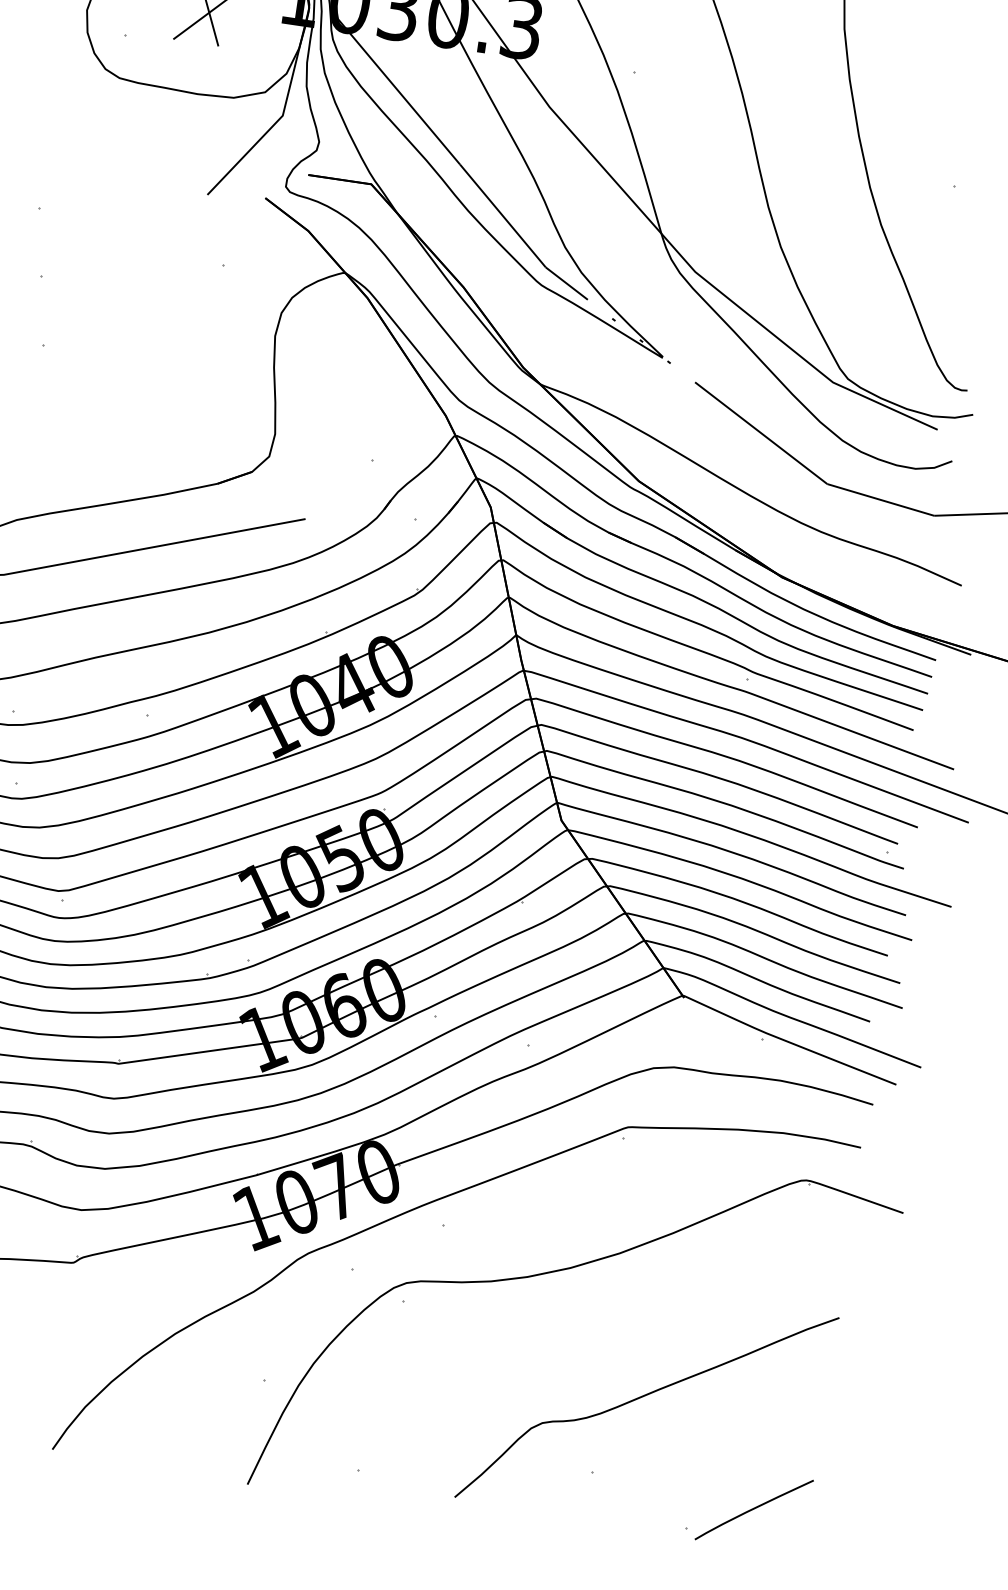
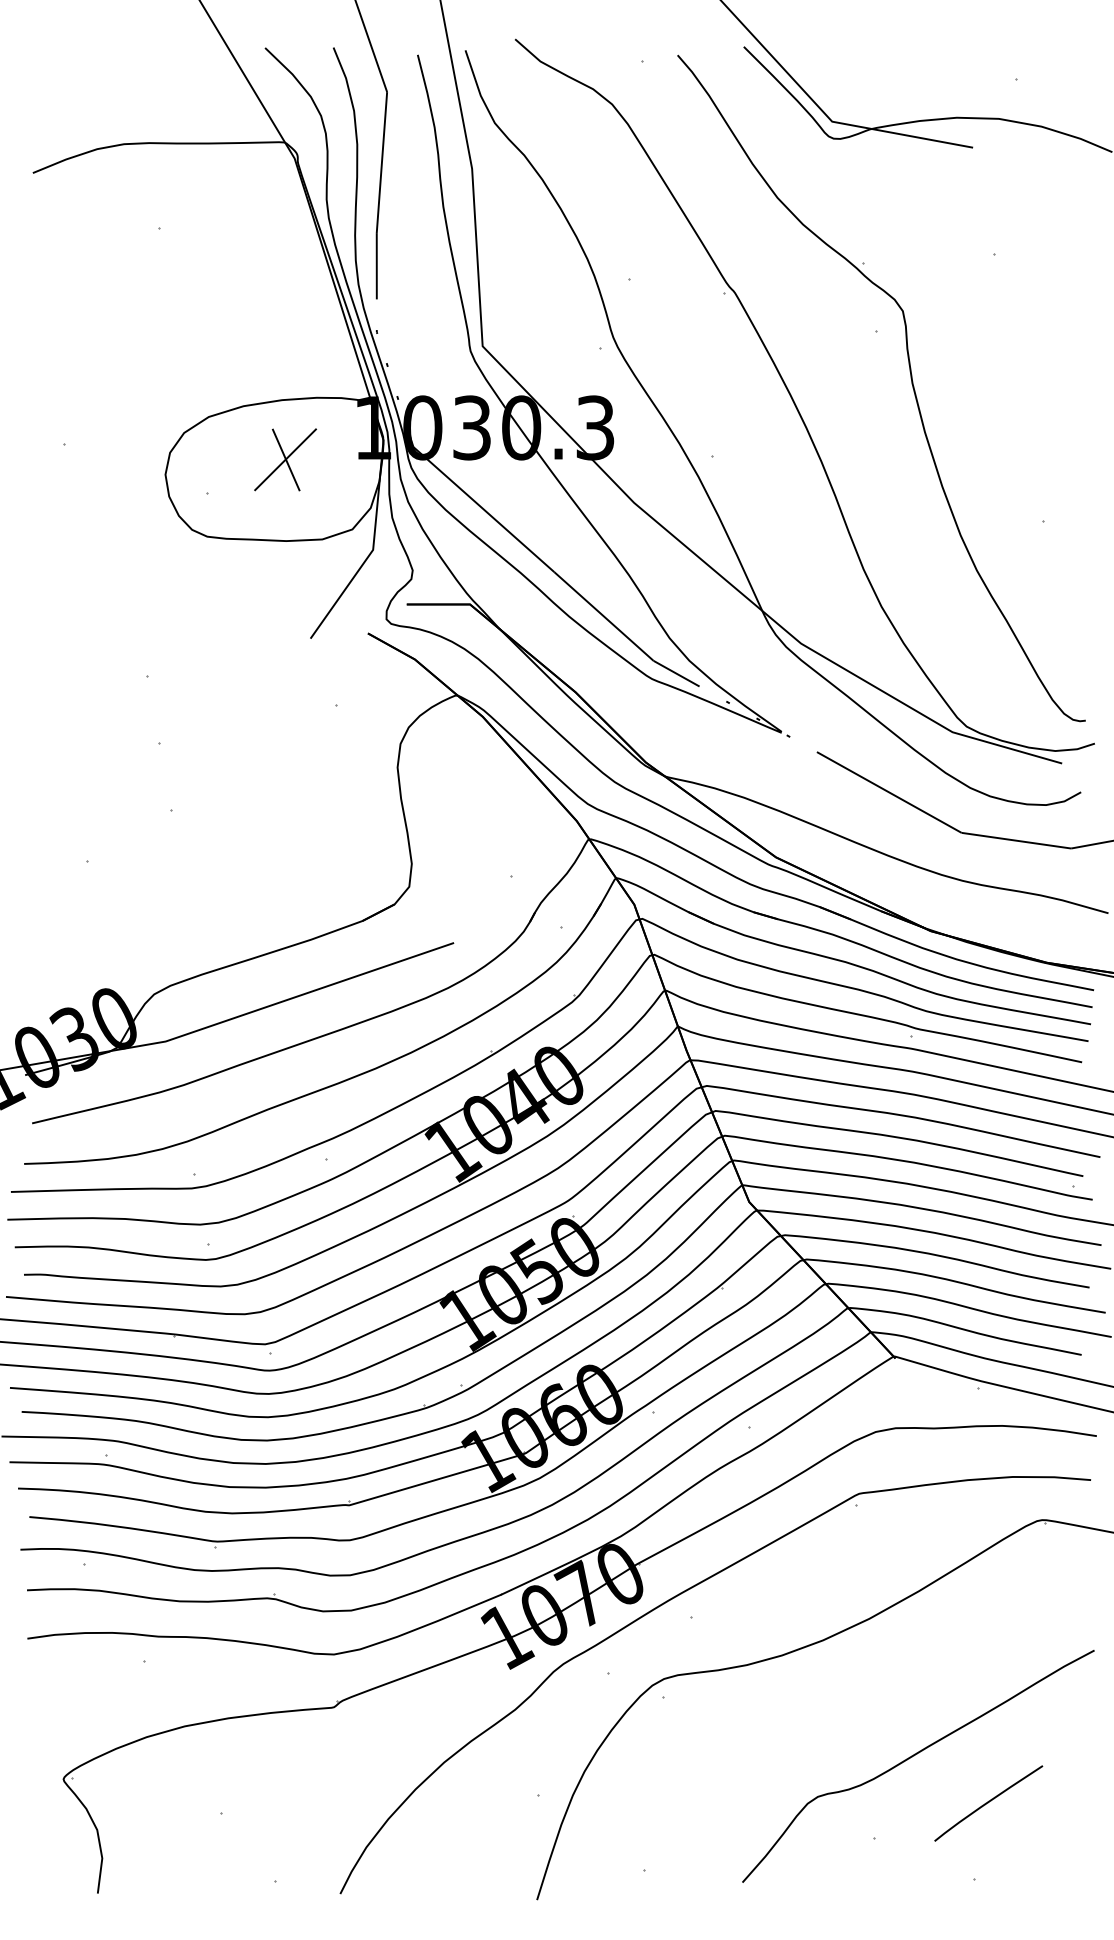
curve: (754, 1509) -> (988, 1803), moved

